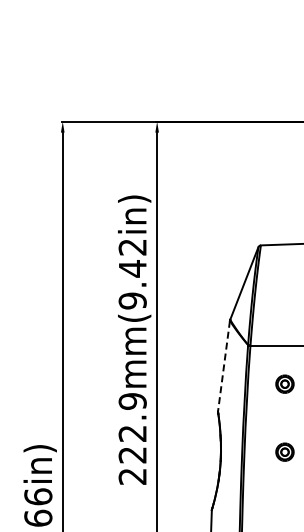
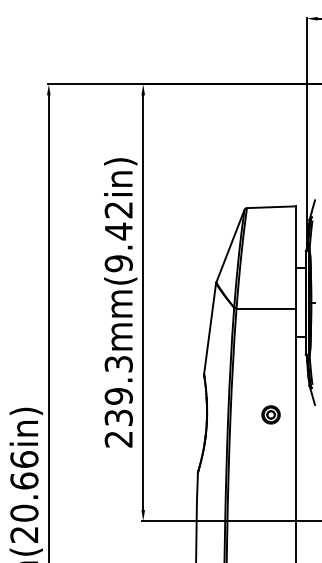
line: (224, 365) -> (210, 328), dashed -> solid
part: (284, 383) -> (270, 346), removed
text: (132, 427) -> (118, 390), 222.9mm(9.42in) -> 239.3mm(9.42in)

